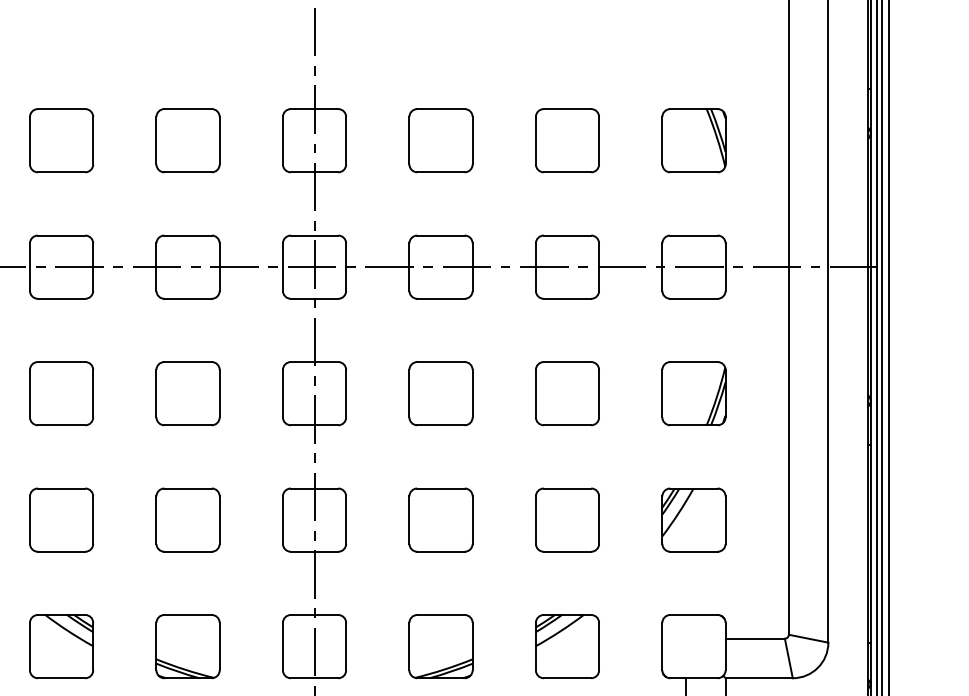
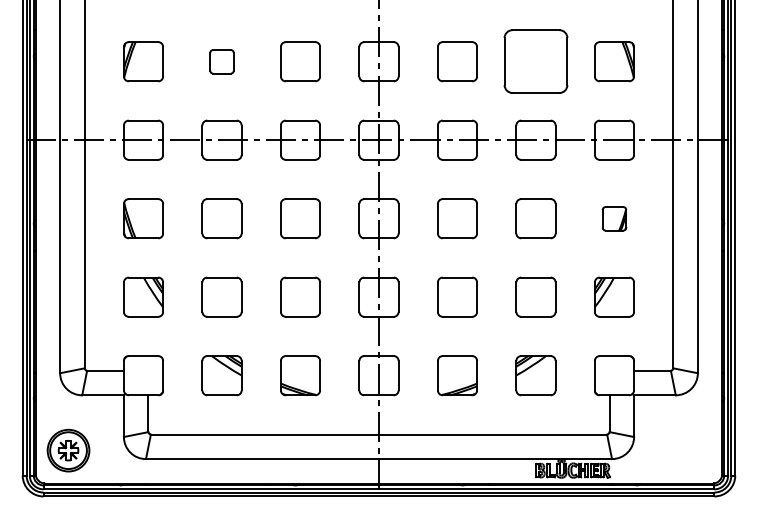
part: (60, 140) -> (221, 61), size x0.6
part: (566, 140) -> (535, 61), size x1.6
part: (694, 393) -> (614, 218), size x0.6

